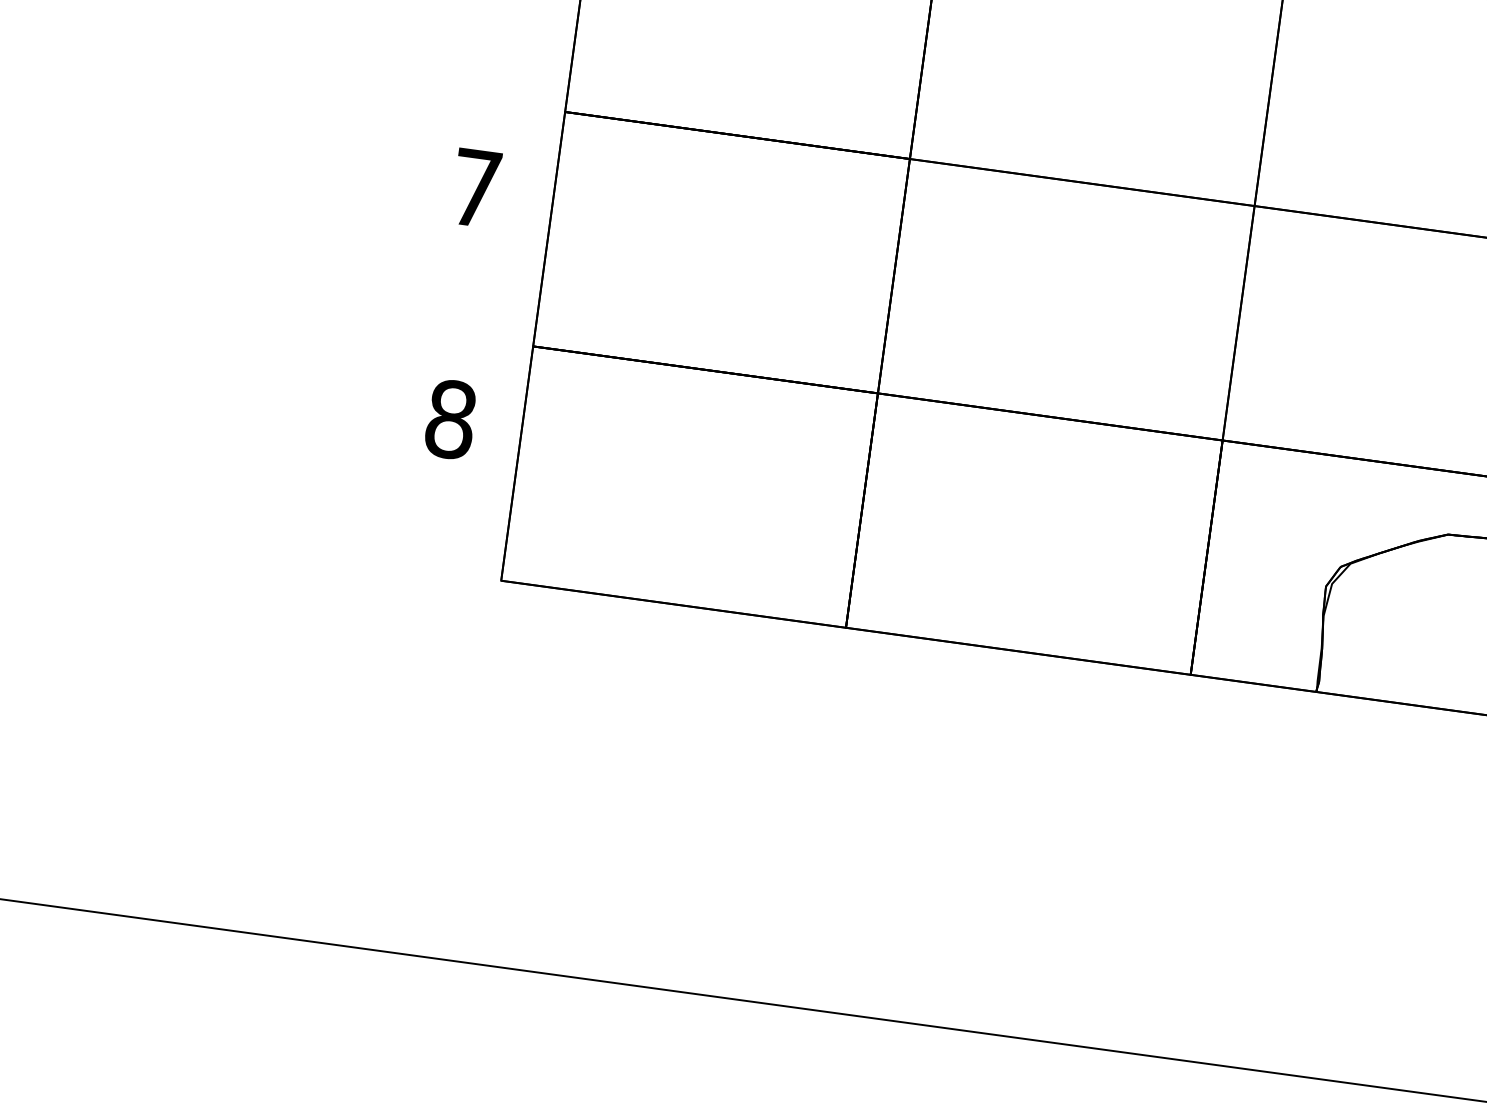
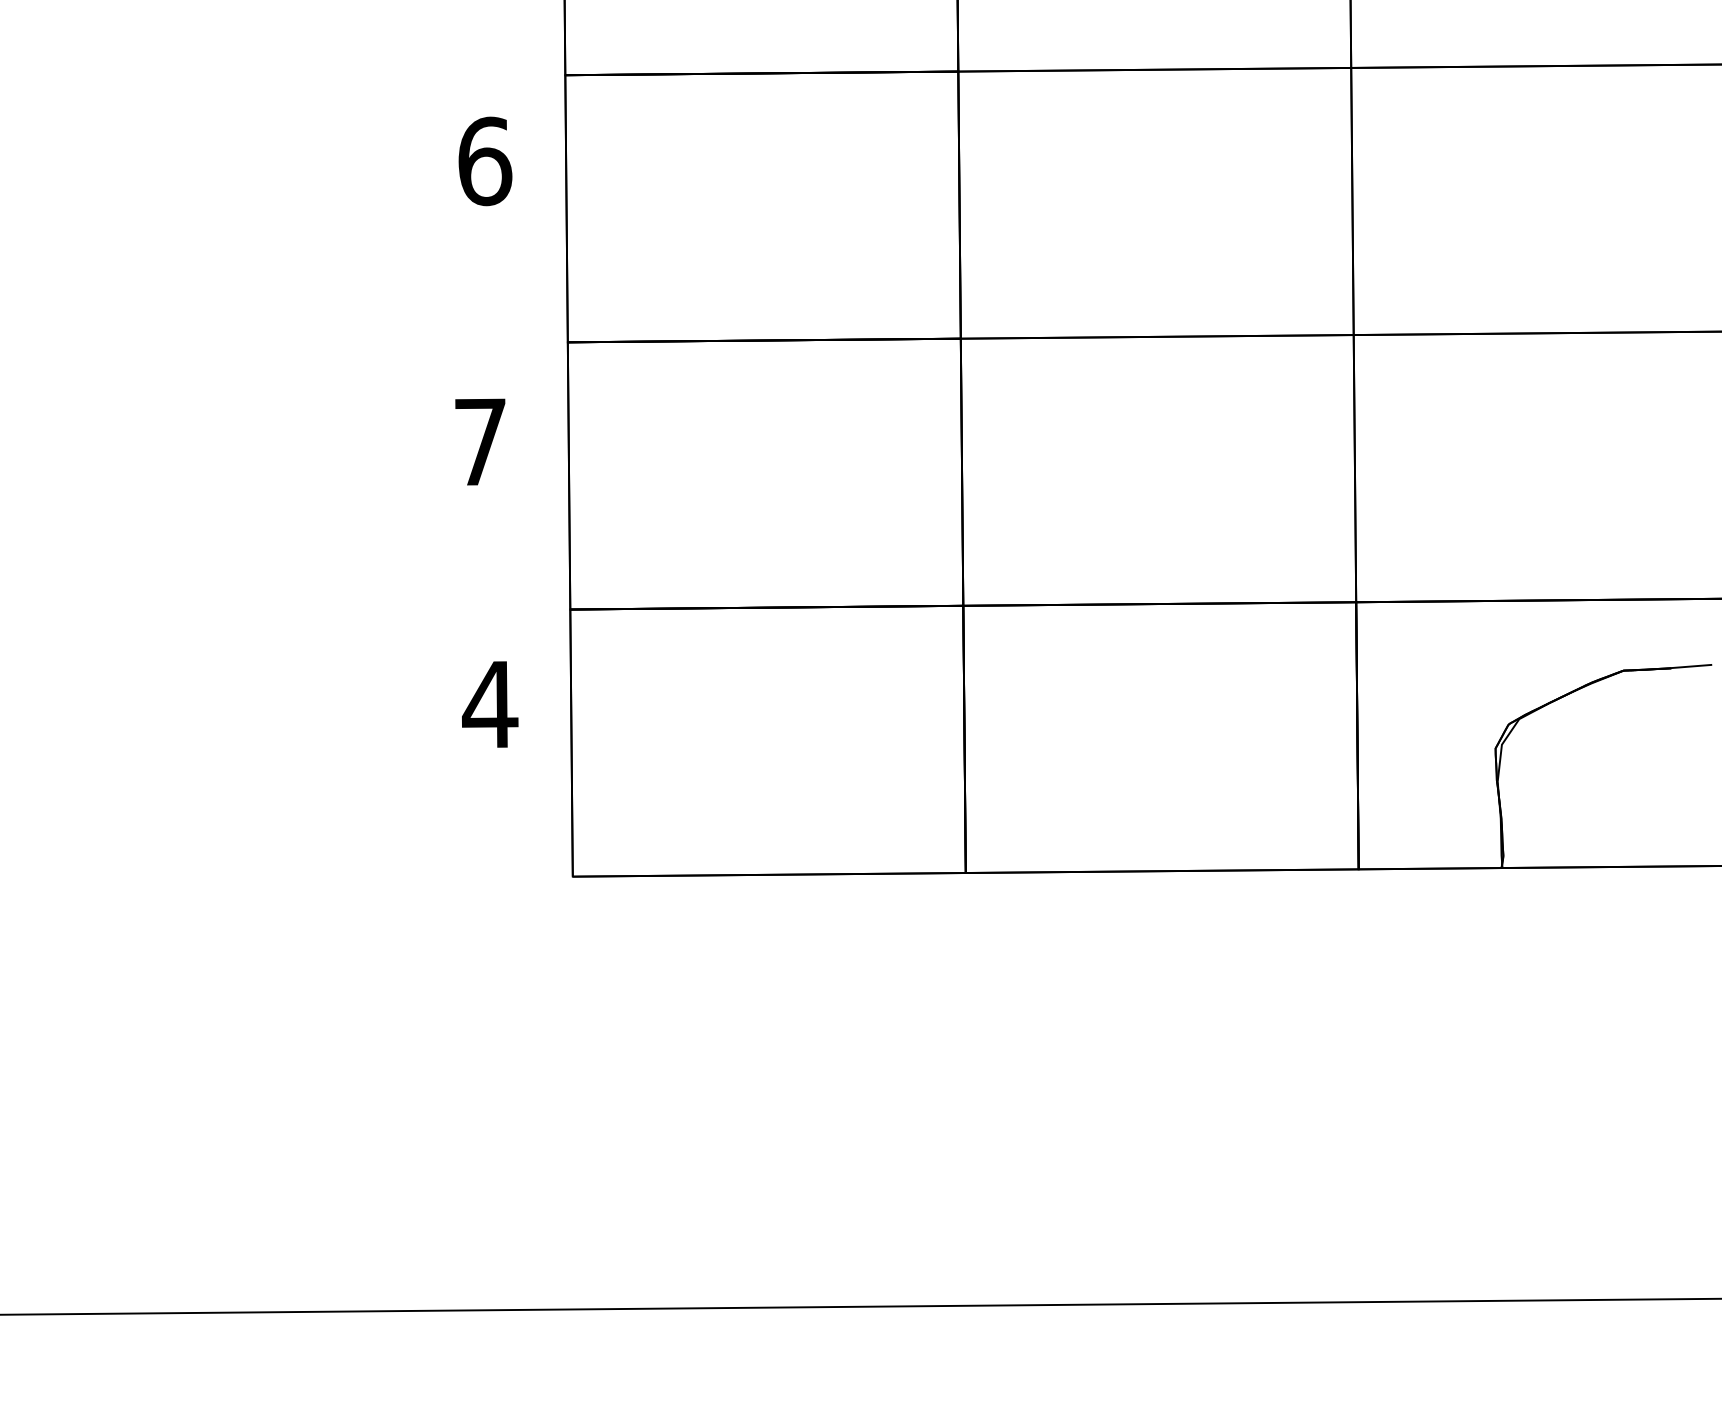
text: (451, 419) -> (490, 704), 8 -> 4

